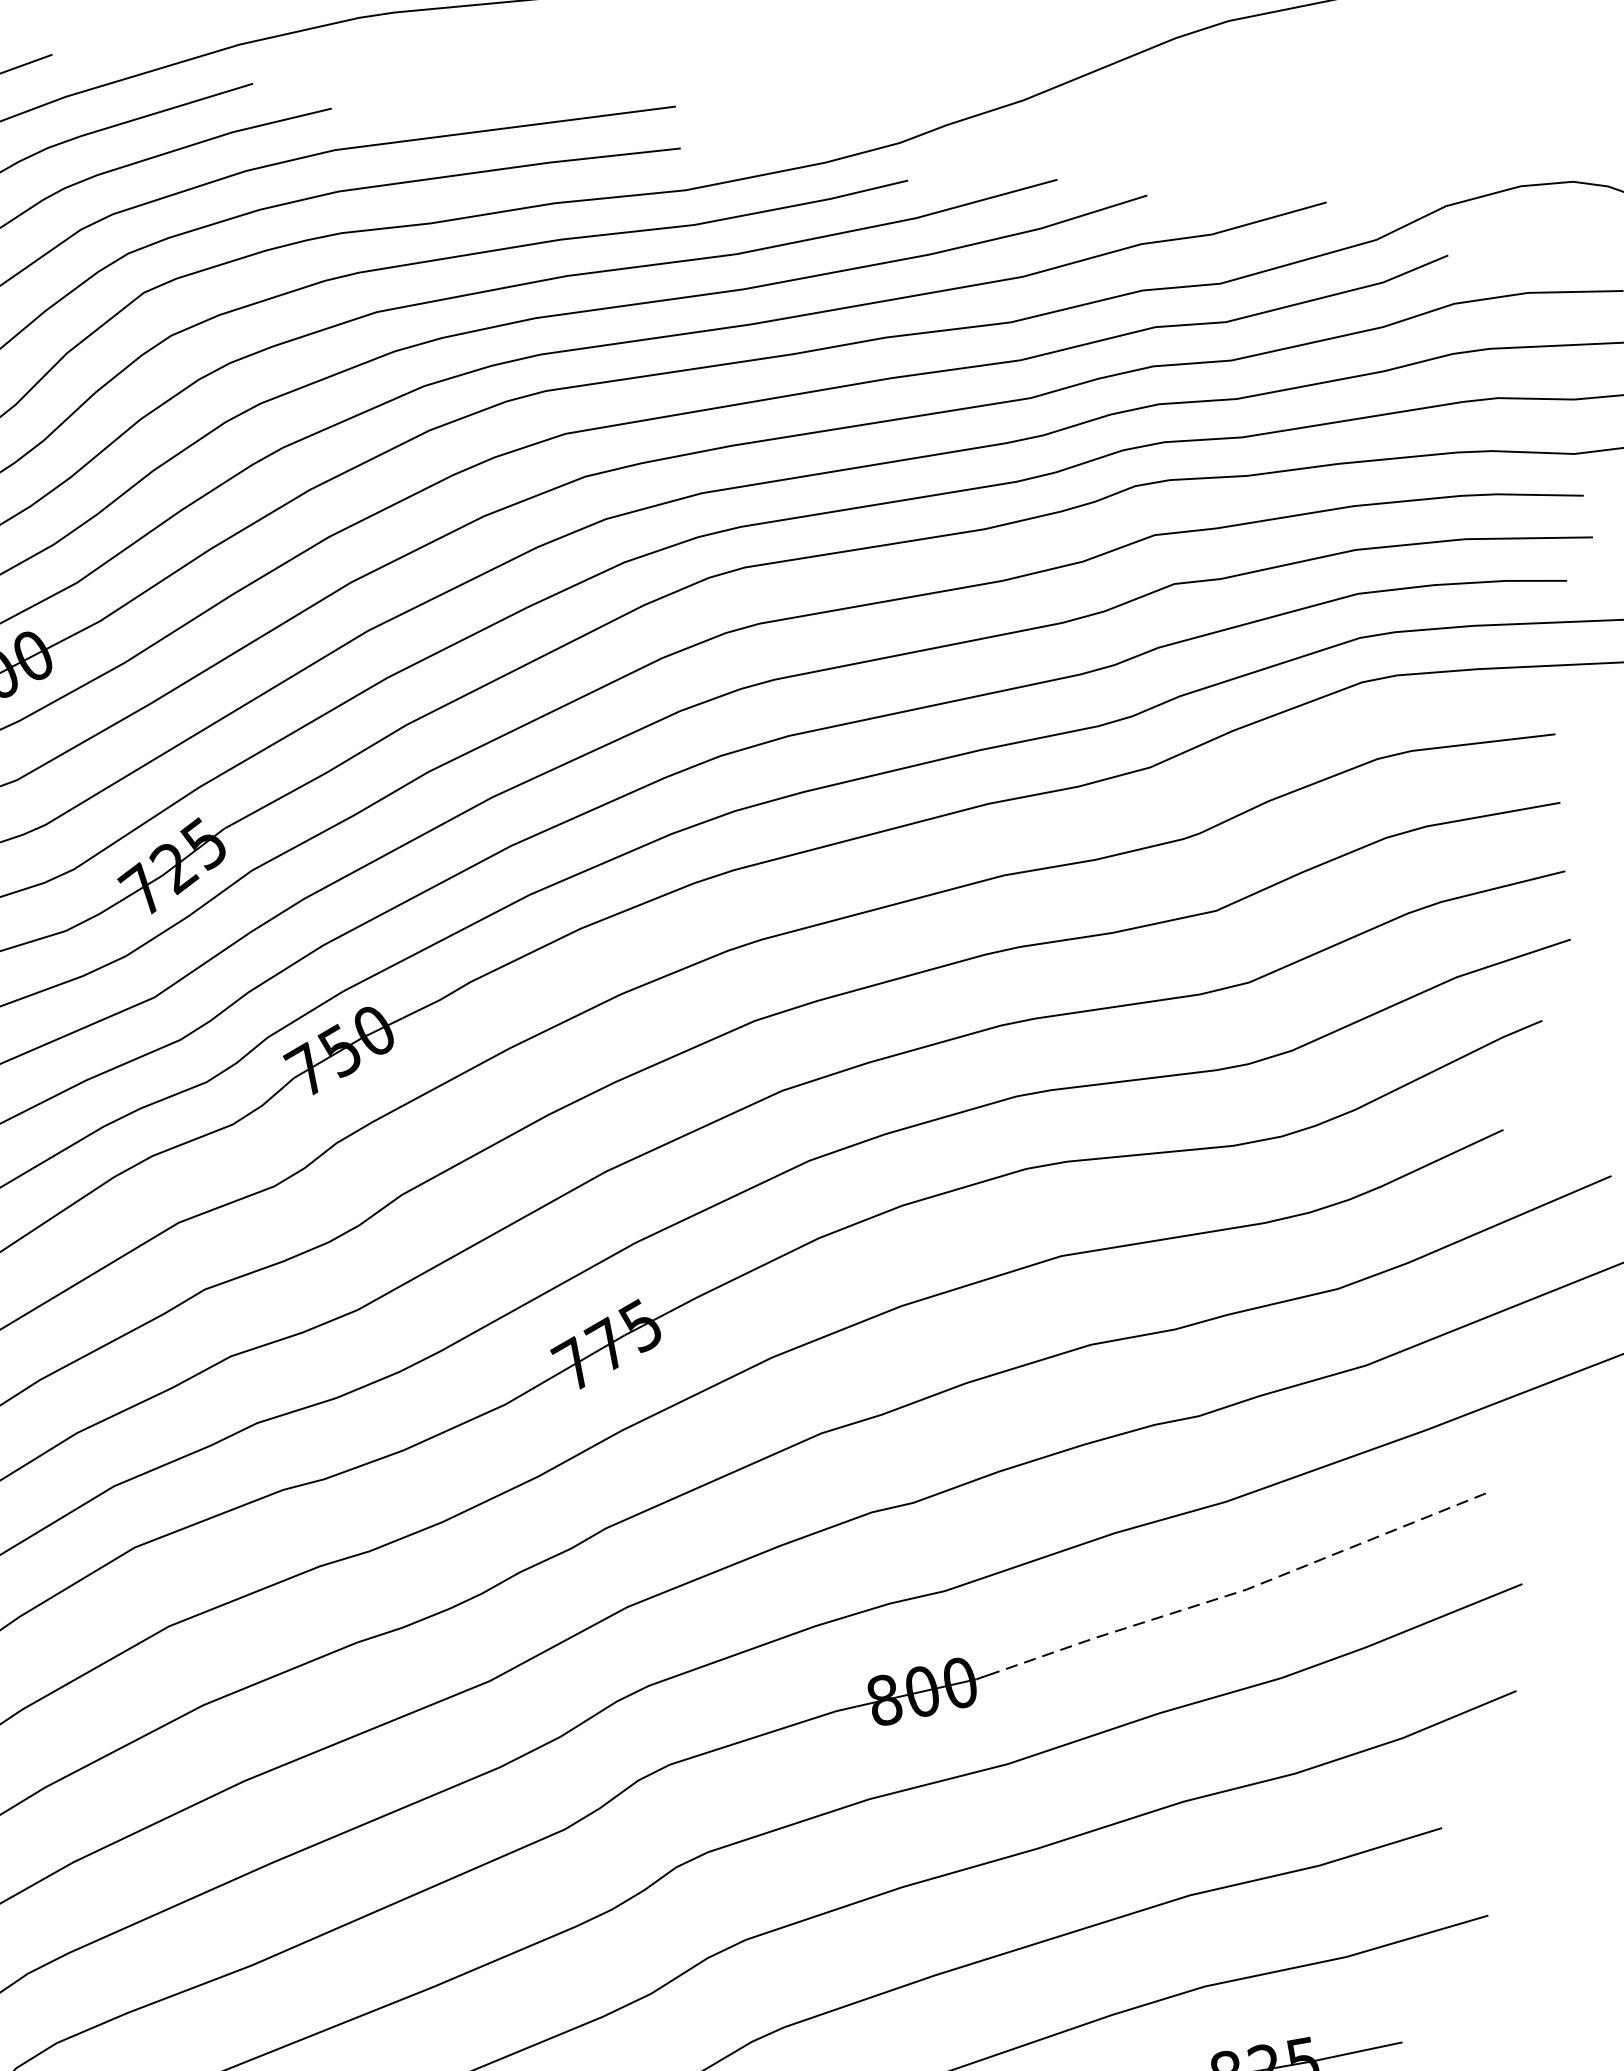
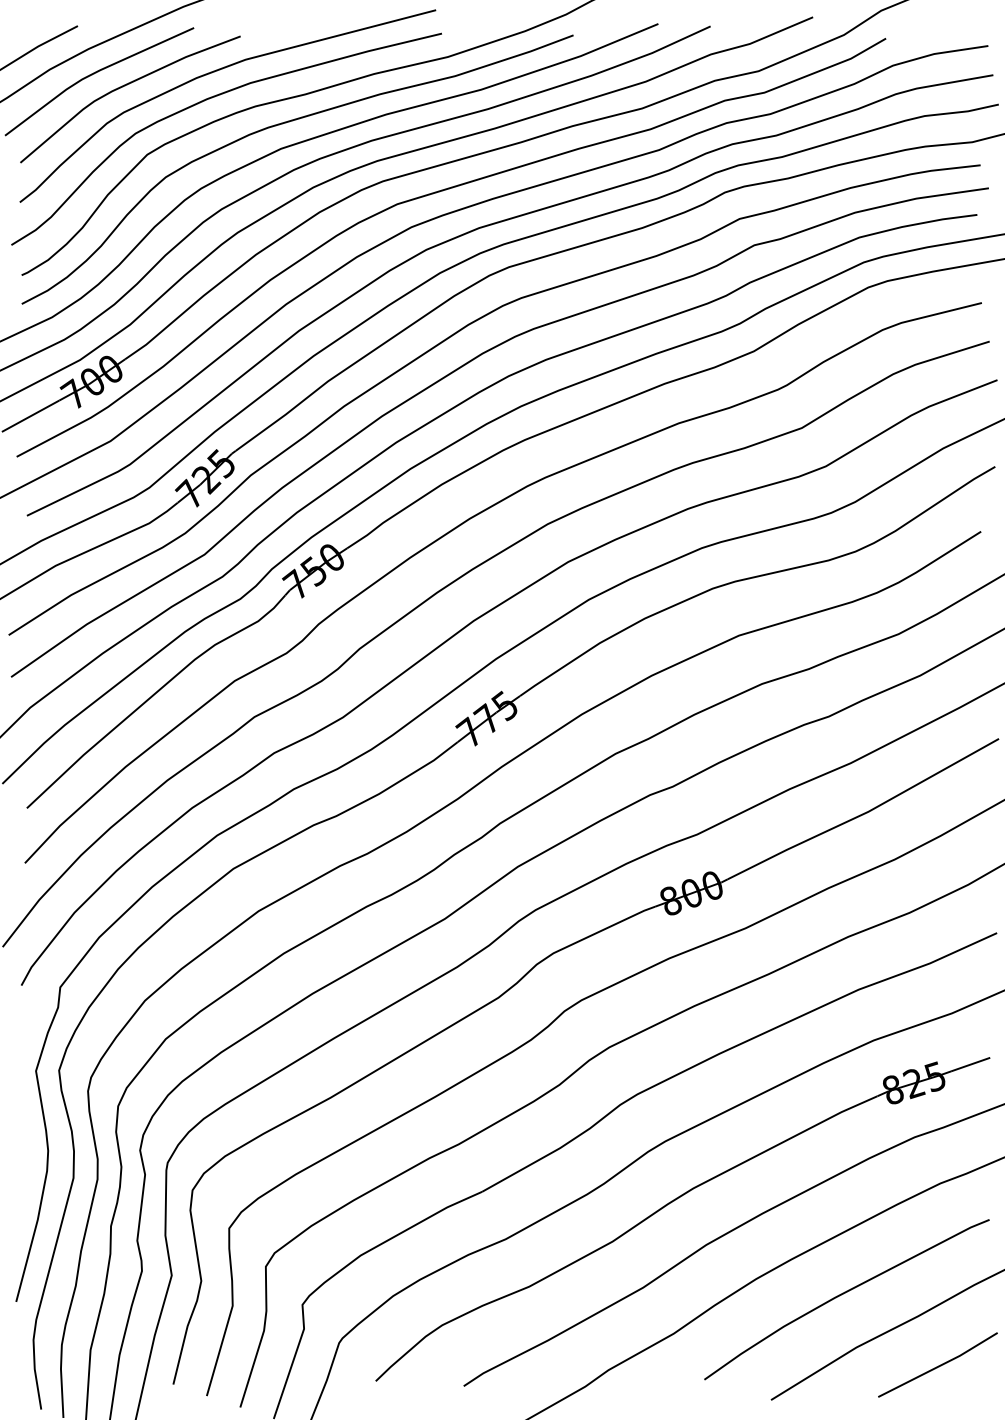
line: (1240, 1591) -> (865, 813), dashed -> solid

